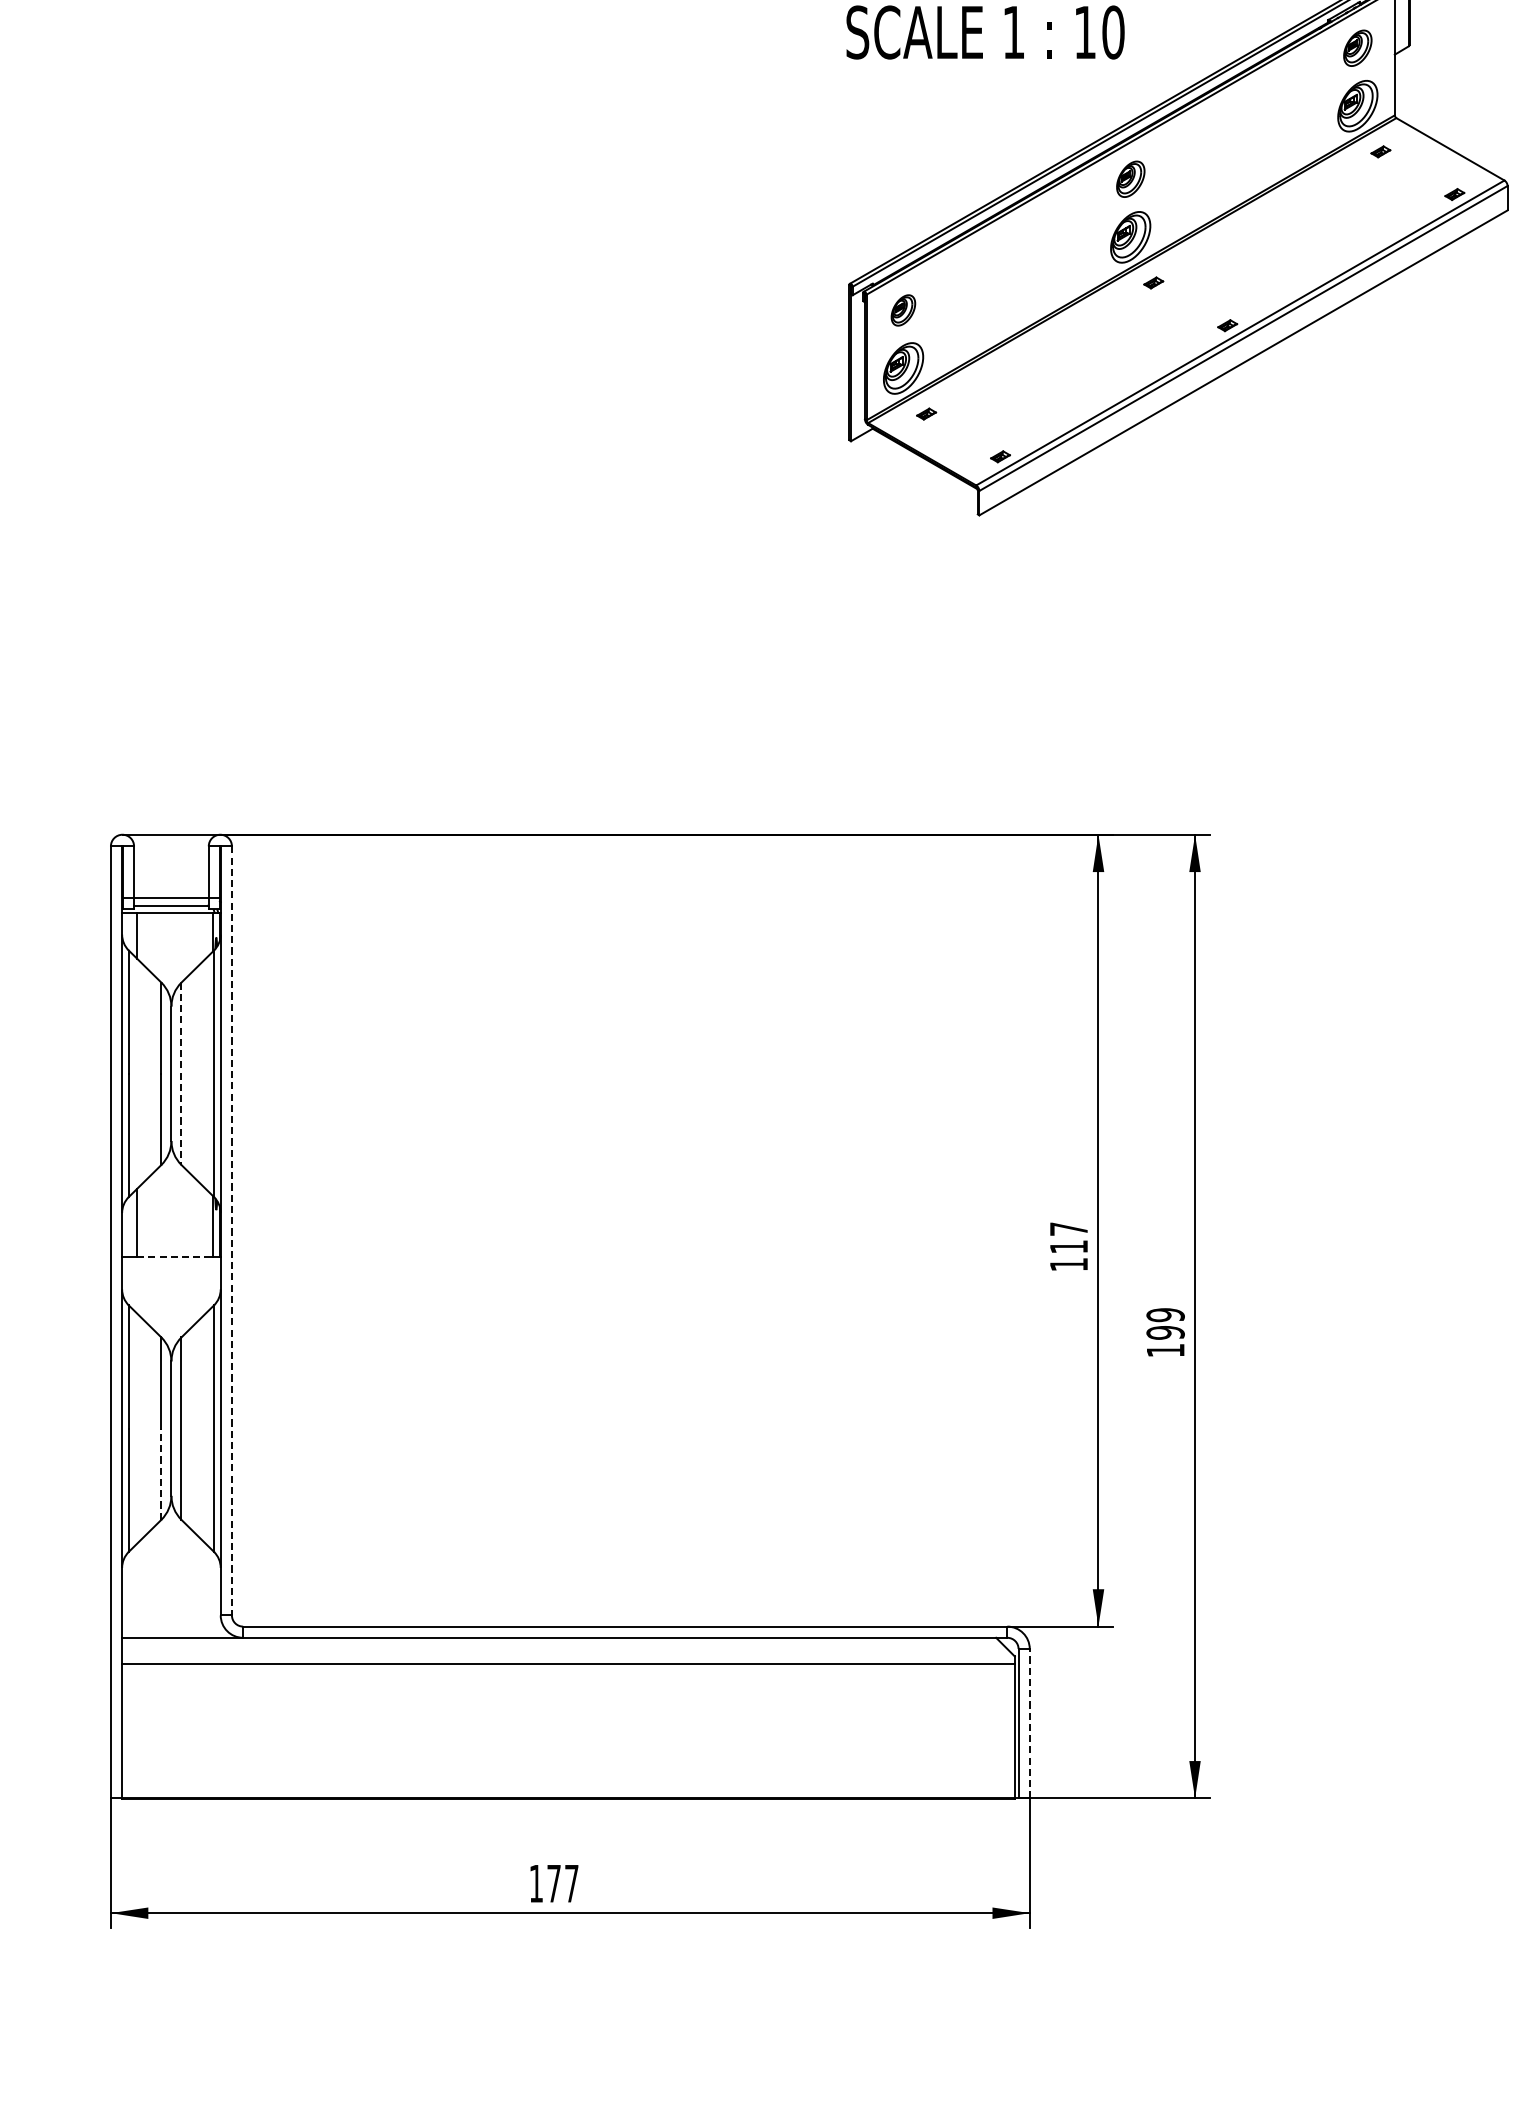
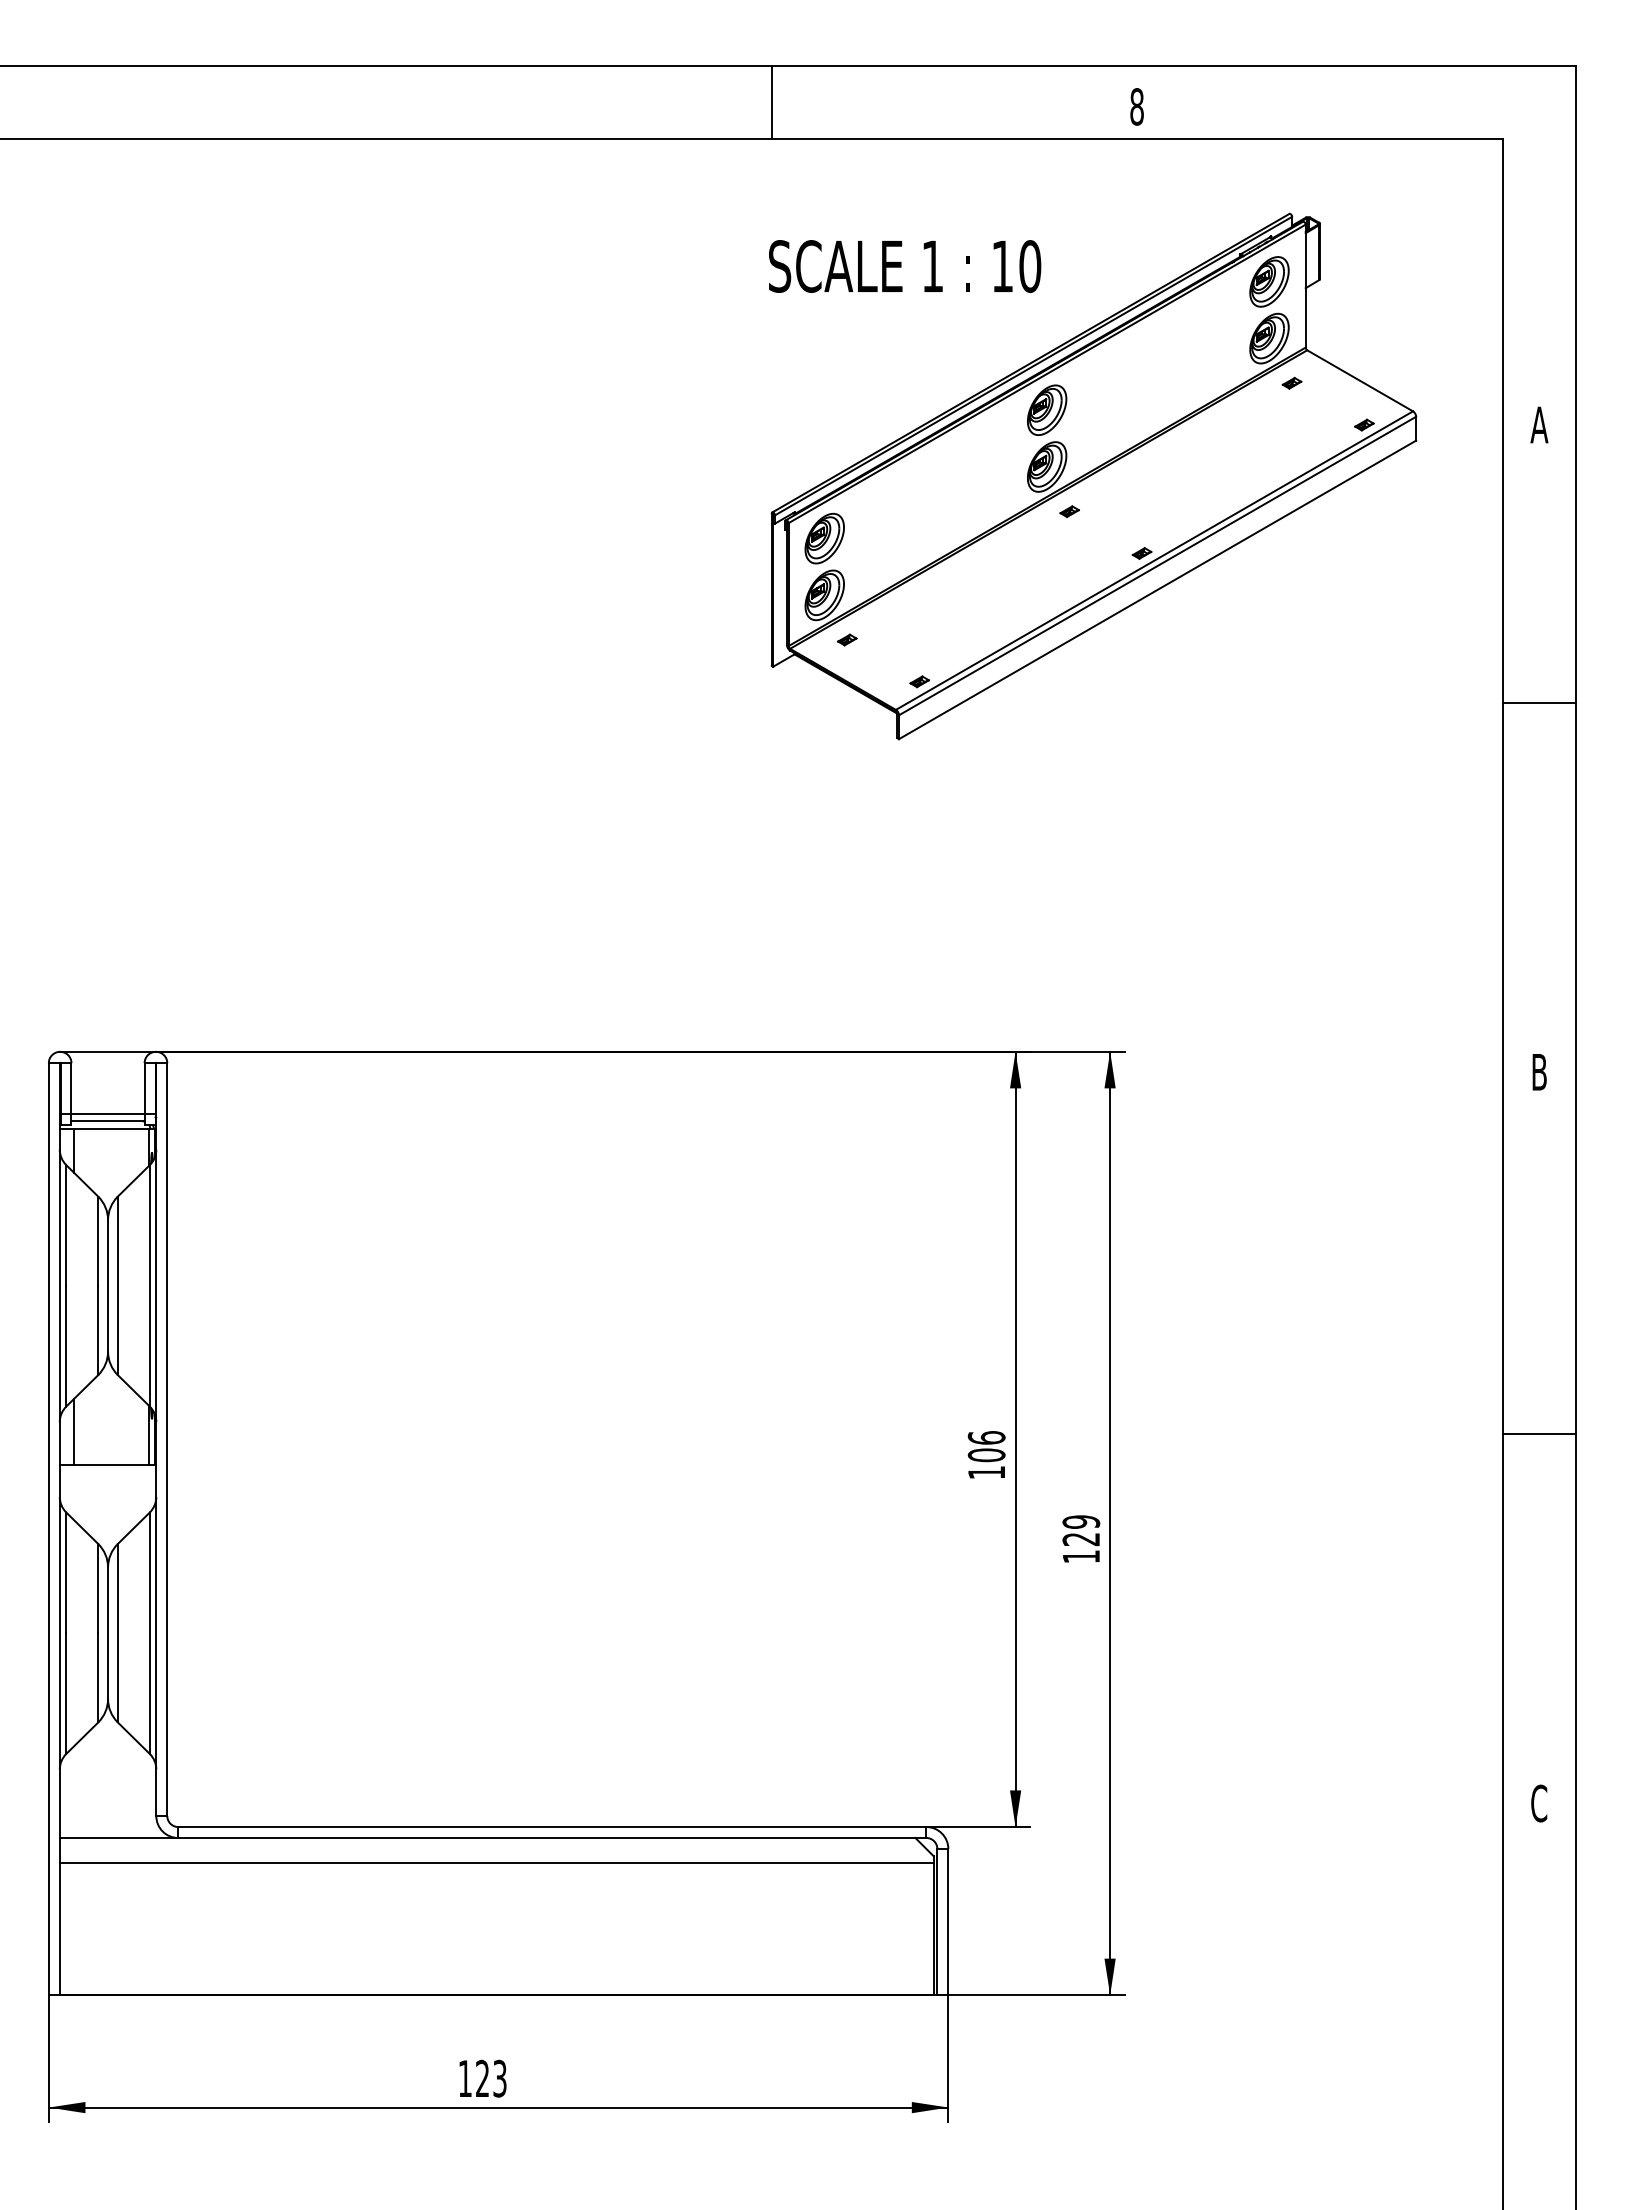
part: (1357, 47) -> (1269, 281), size x1.43
part: (1131, 178) -> (1047, 409), size x1.43
part: (903, 310) -> (824, 538), size x1.67
line: (181, 1074) -> (117, 1286), dashed -> solid
line: (232, 1231) -> (167, 1440), dashed -> solid
text: (1068, 1237) -> (986, 1446), 117 -> 106
line: (175, 1257) -> (112, 1465), dashed -> solid
text: (1165, 1332) -> (1081, 1539), 199 -> 129
line: (161, 1473) -> (98, 1677), dashed -> solid
line: (1029, 1723) -> (948, 1921), dashed -> solid
text: (563, 1883) -> (491, 2078), 177 -> 123

